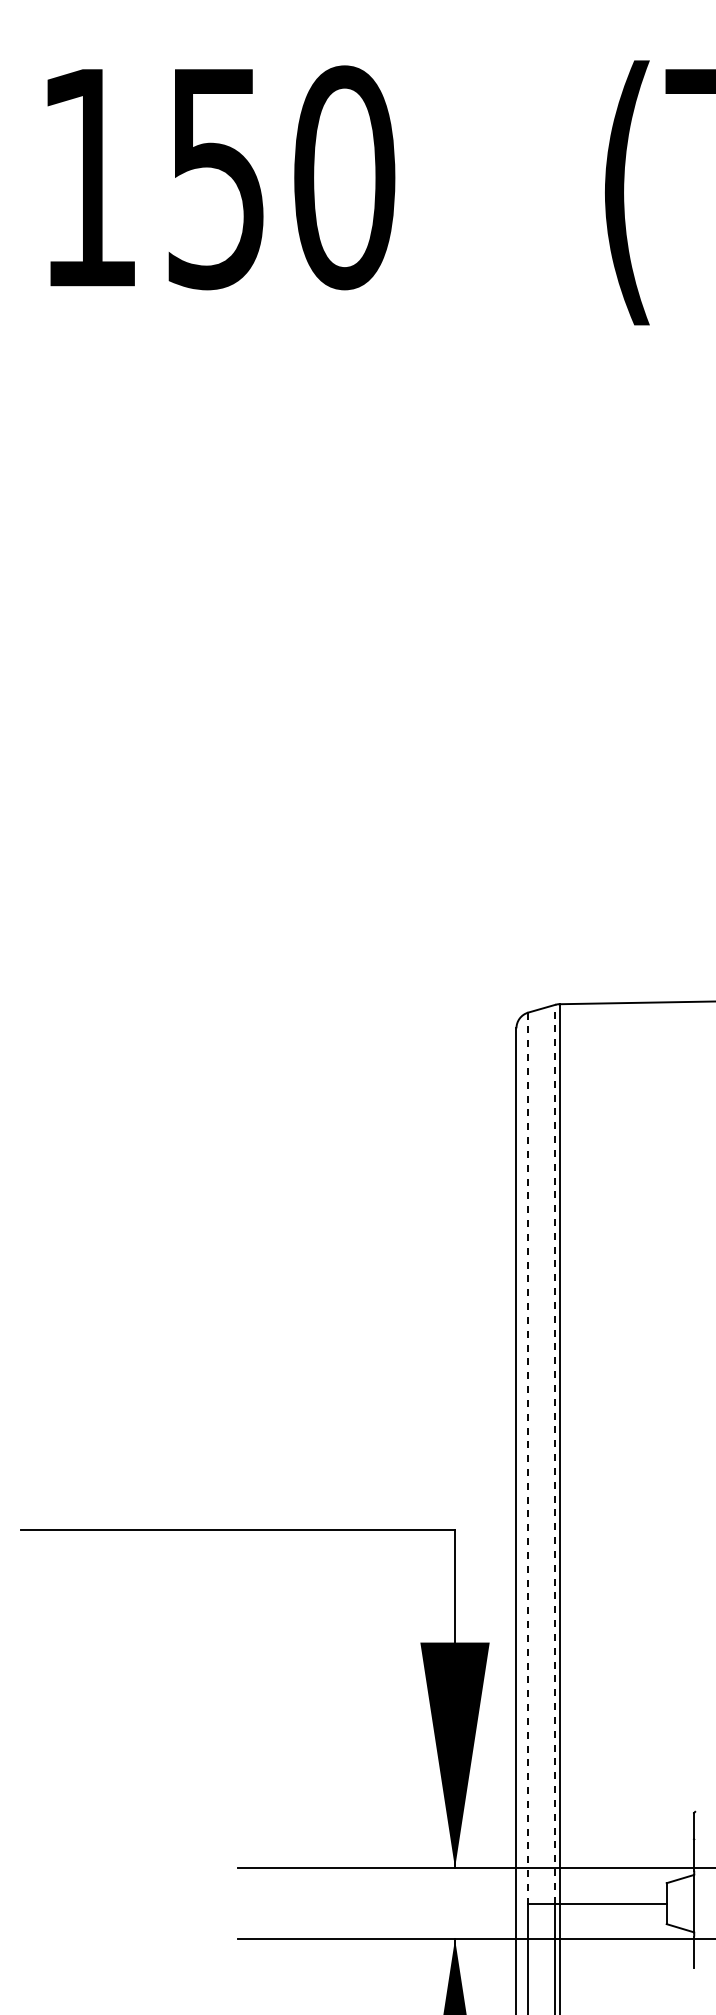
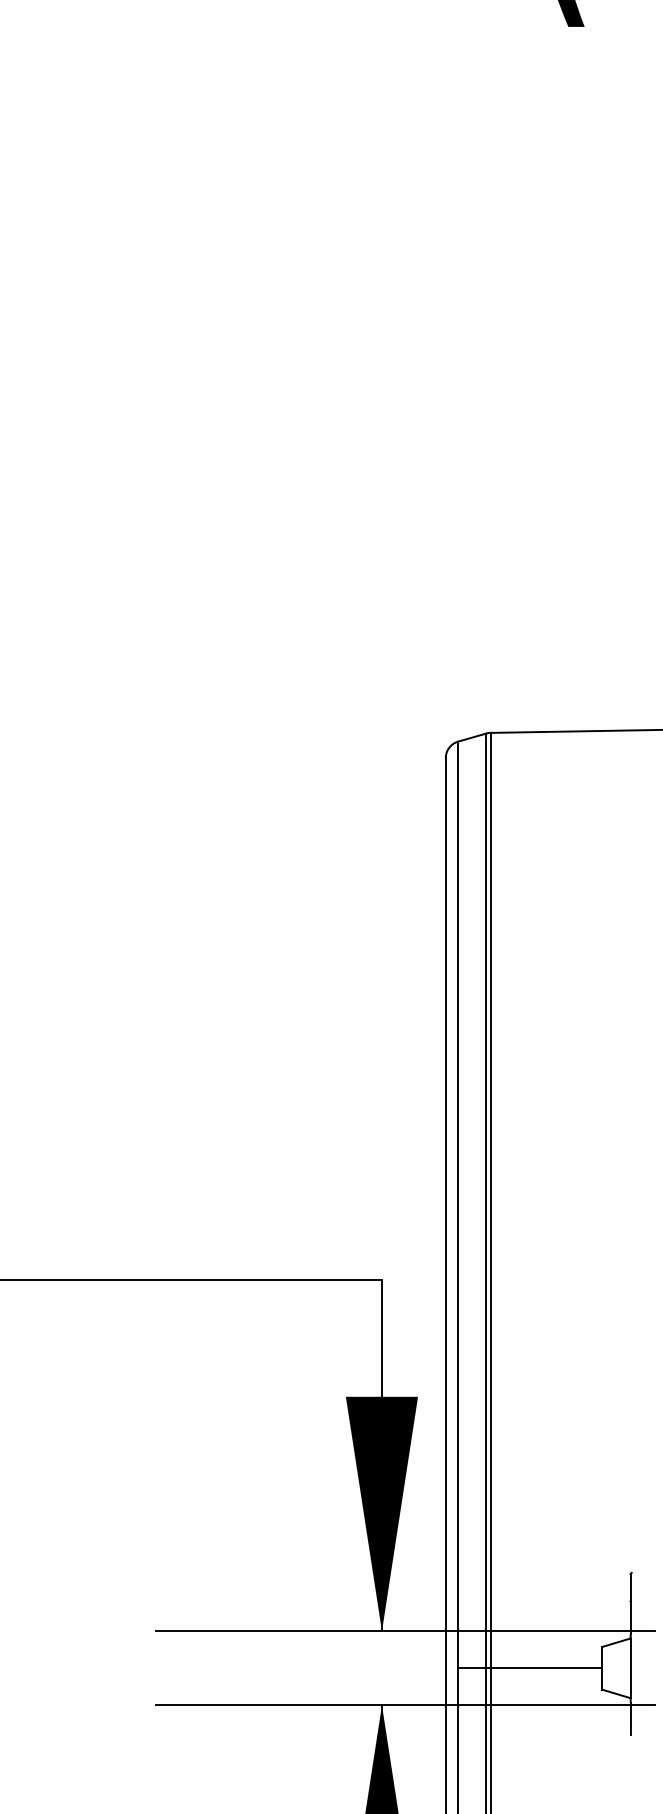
line: (555, 1453) -> (486, 1200), dashed -> solid
line: (528, 1458) -> (458, 1205), dashed -> solid

